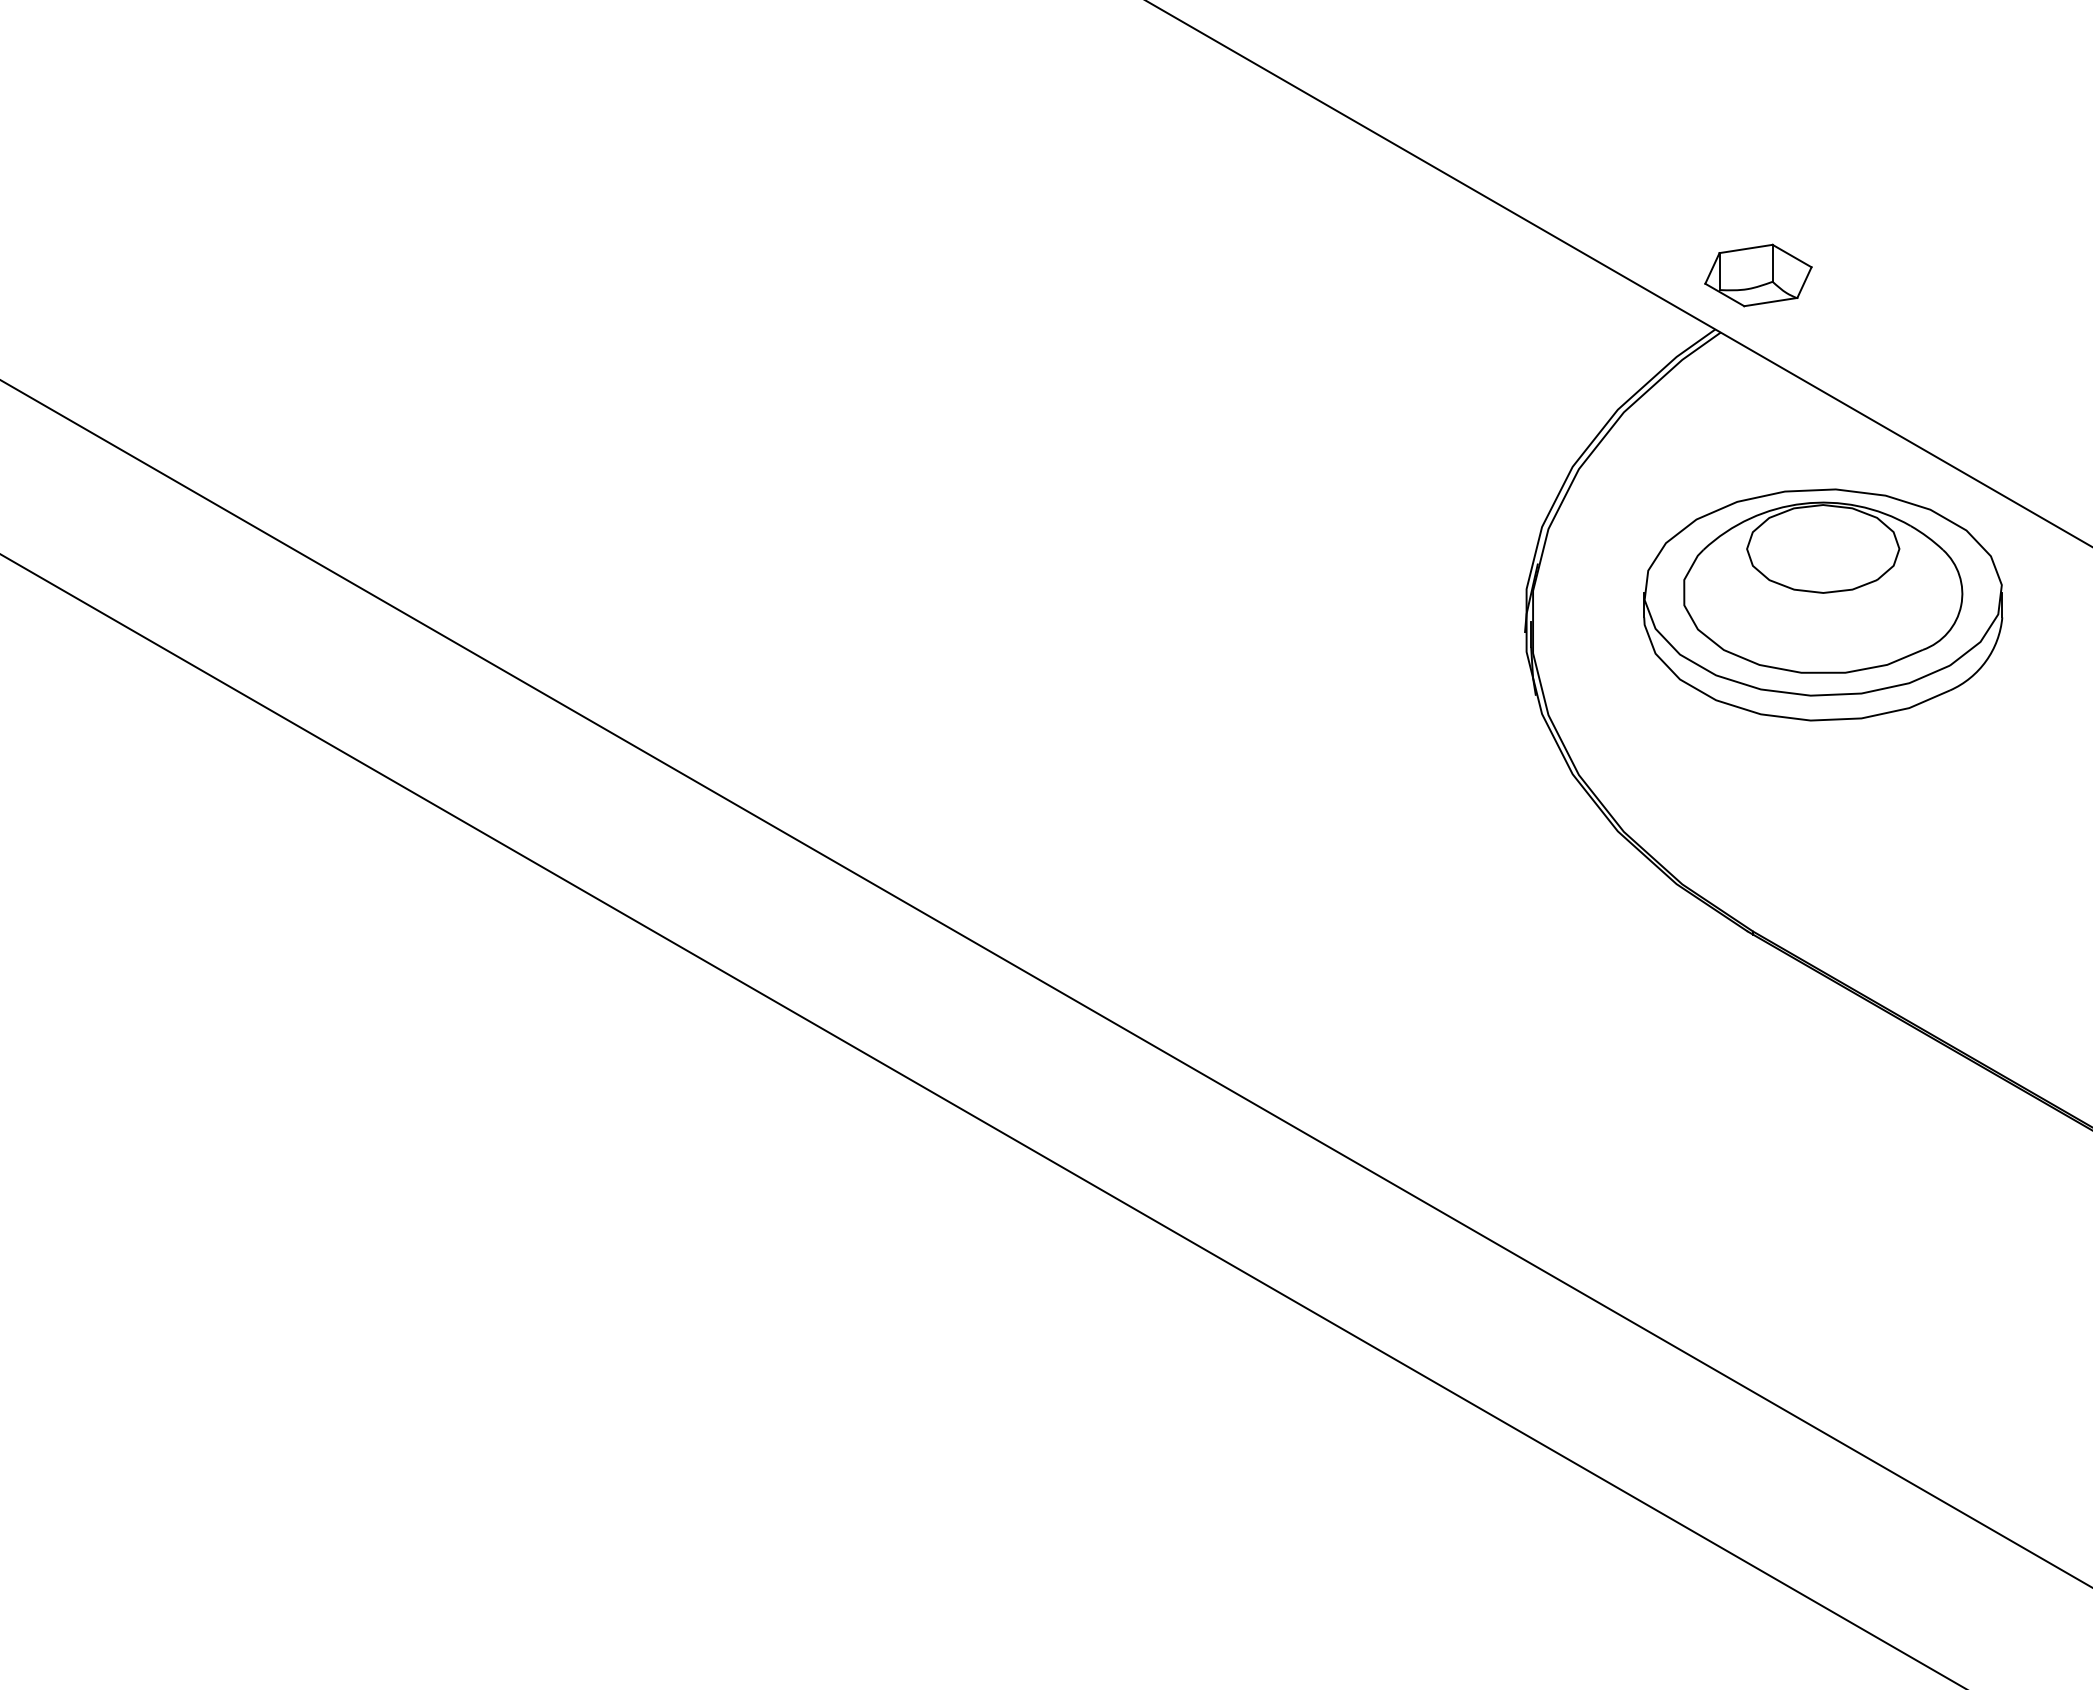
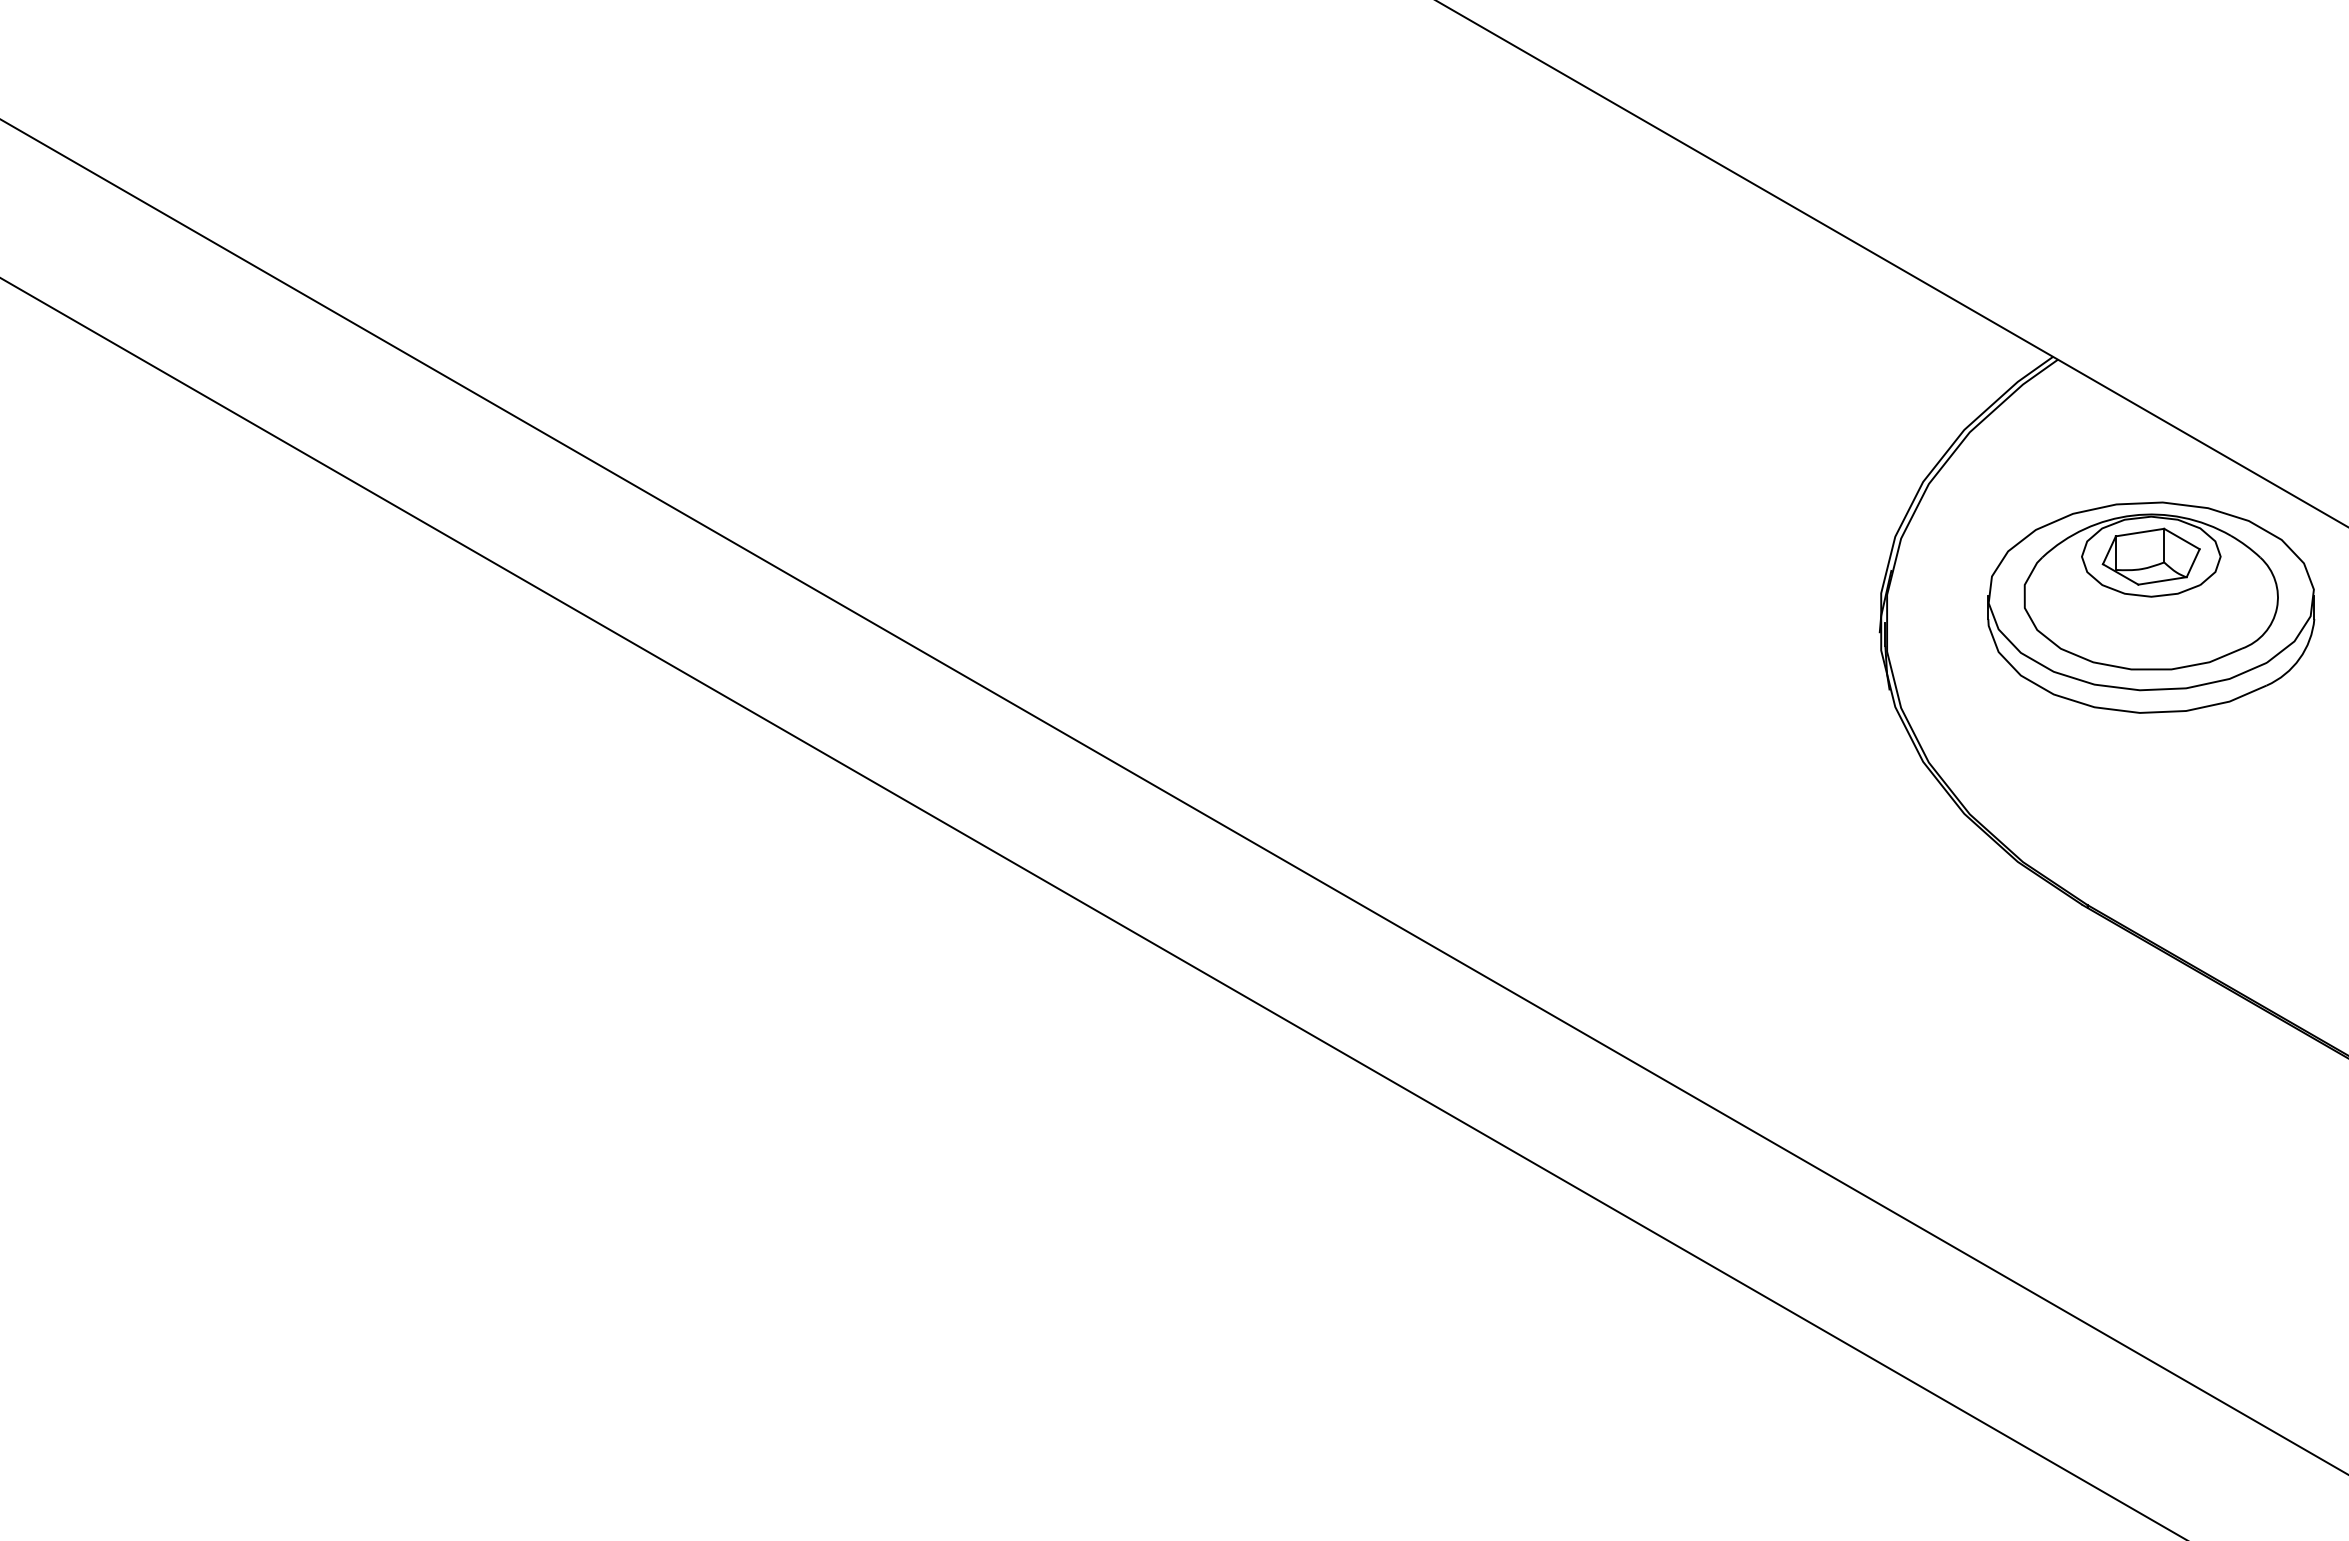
part: (1757, 275) -> (2150, 556), moved

